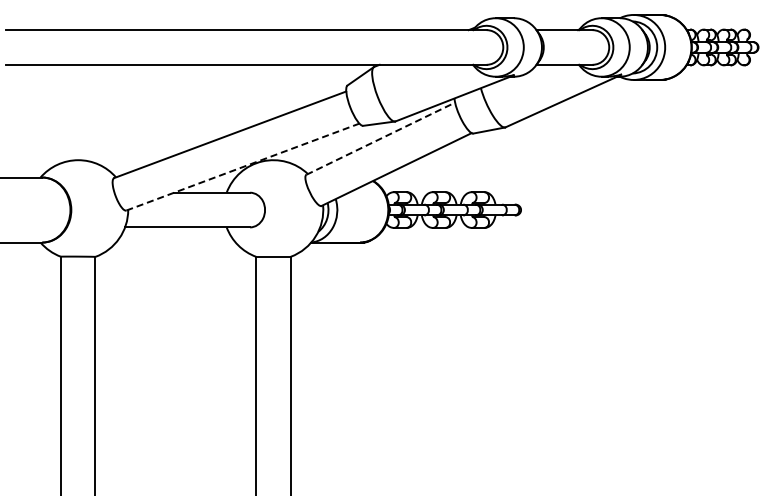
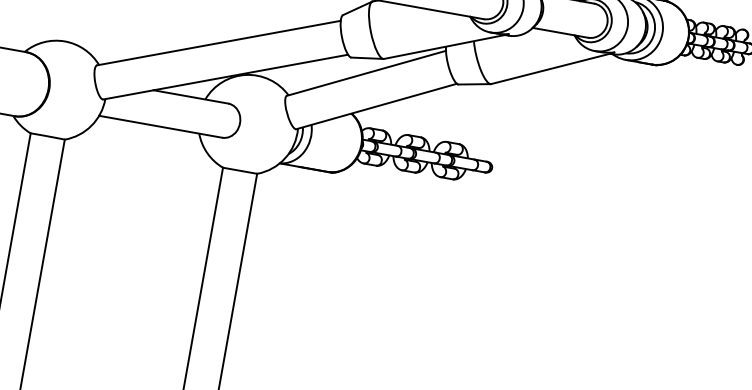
line: (380, 138) -> (366, 73), dashed -> solid
line: (243, 166) -> (226, 76), dashed -> solid

